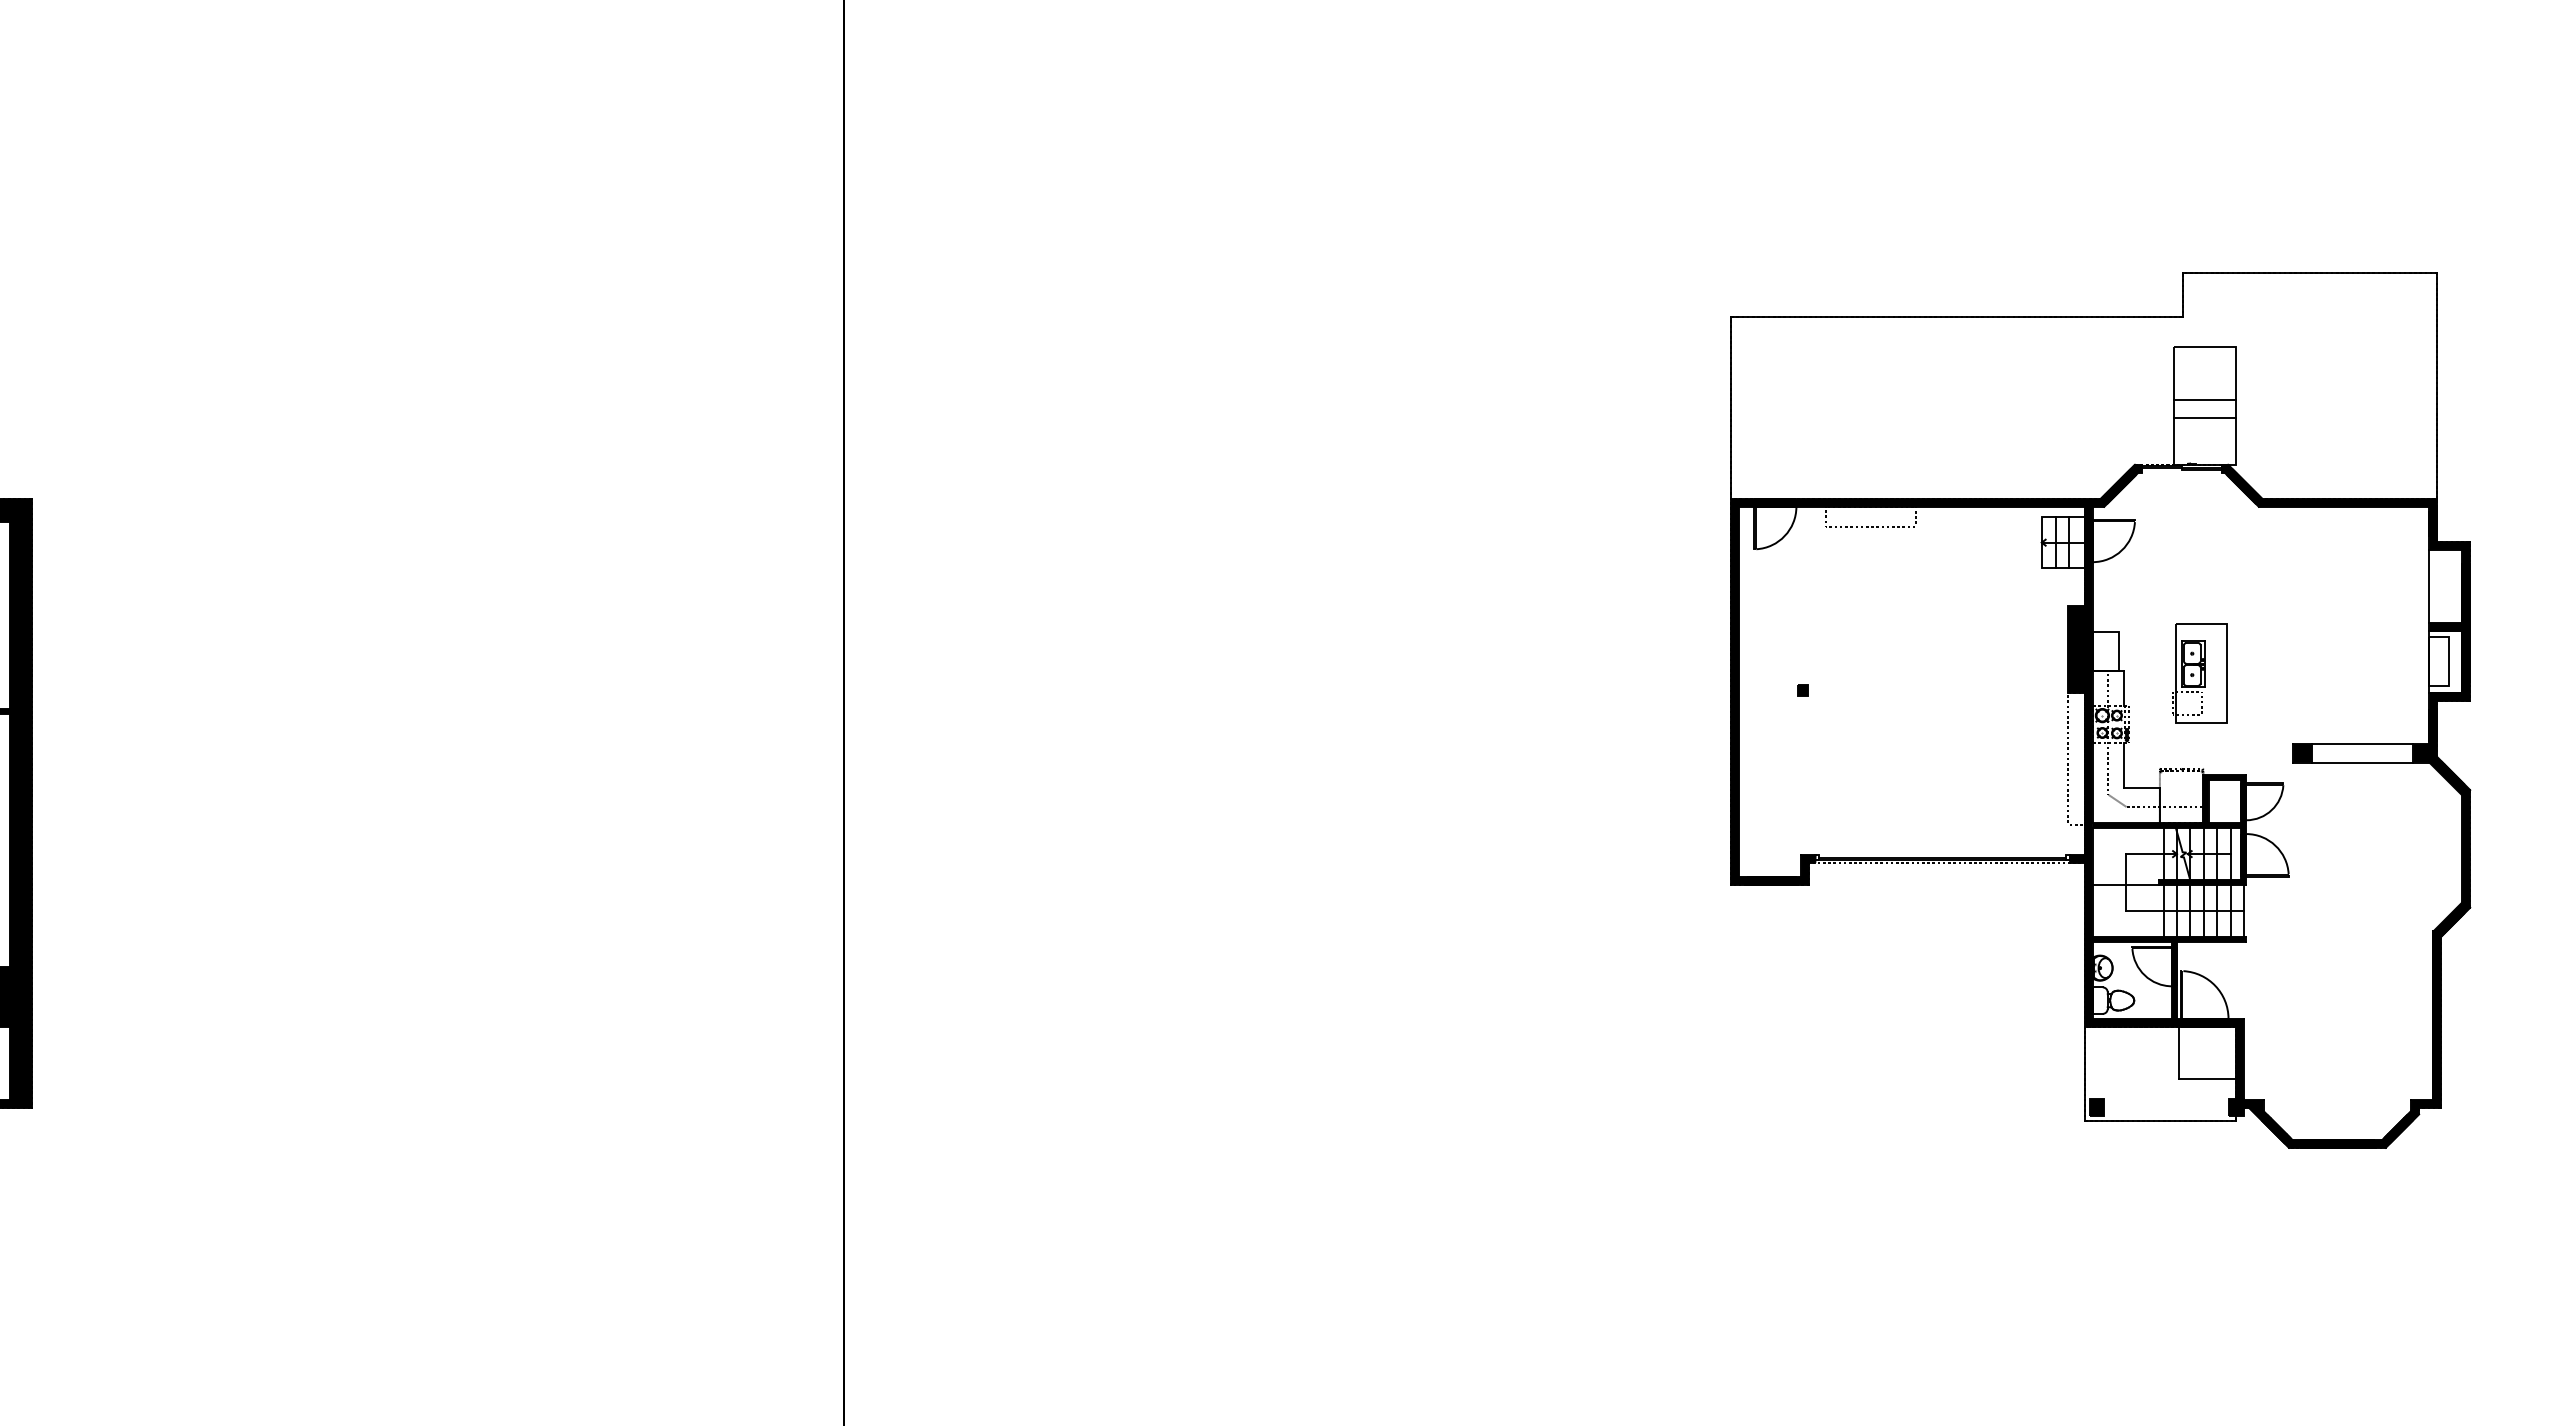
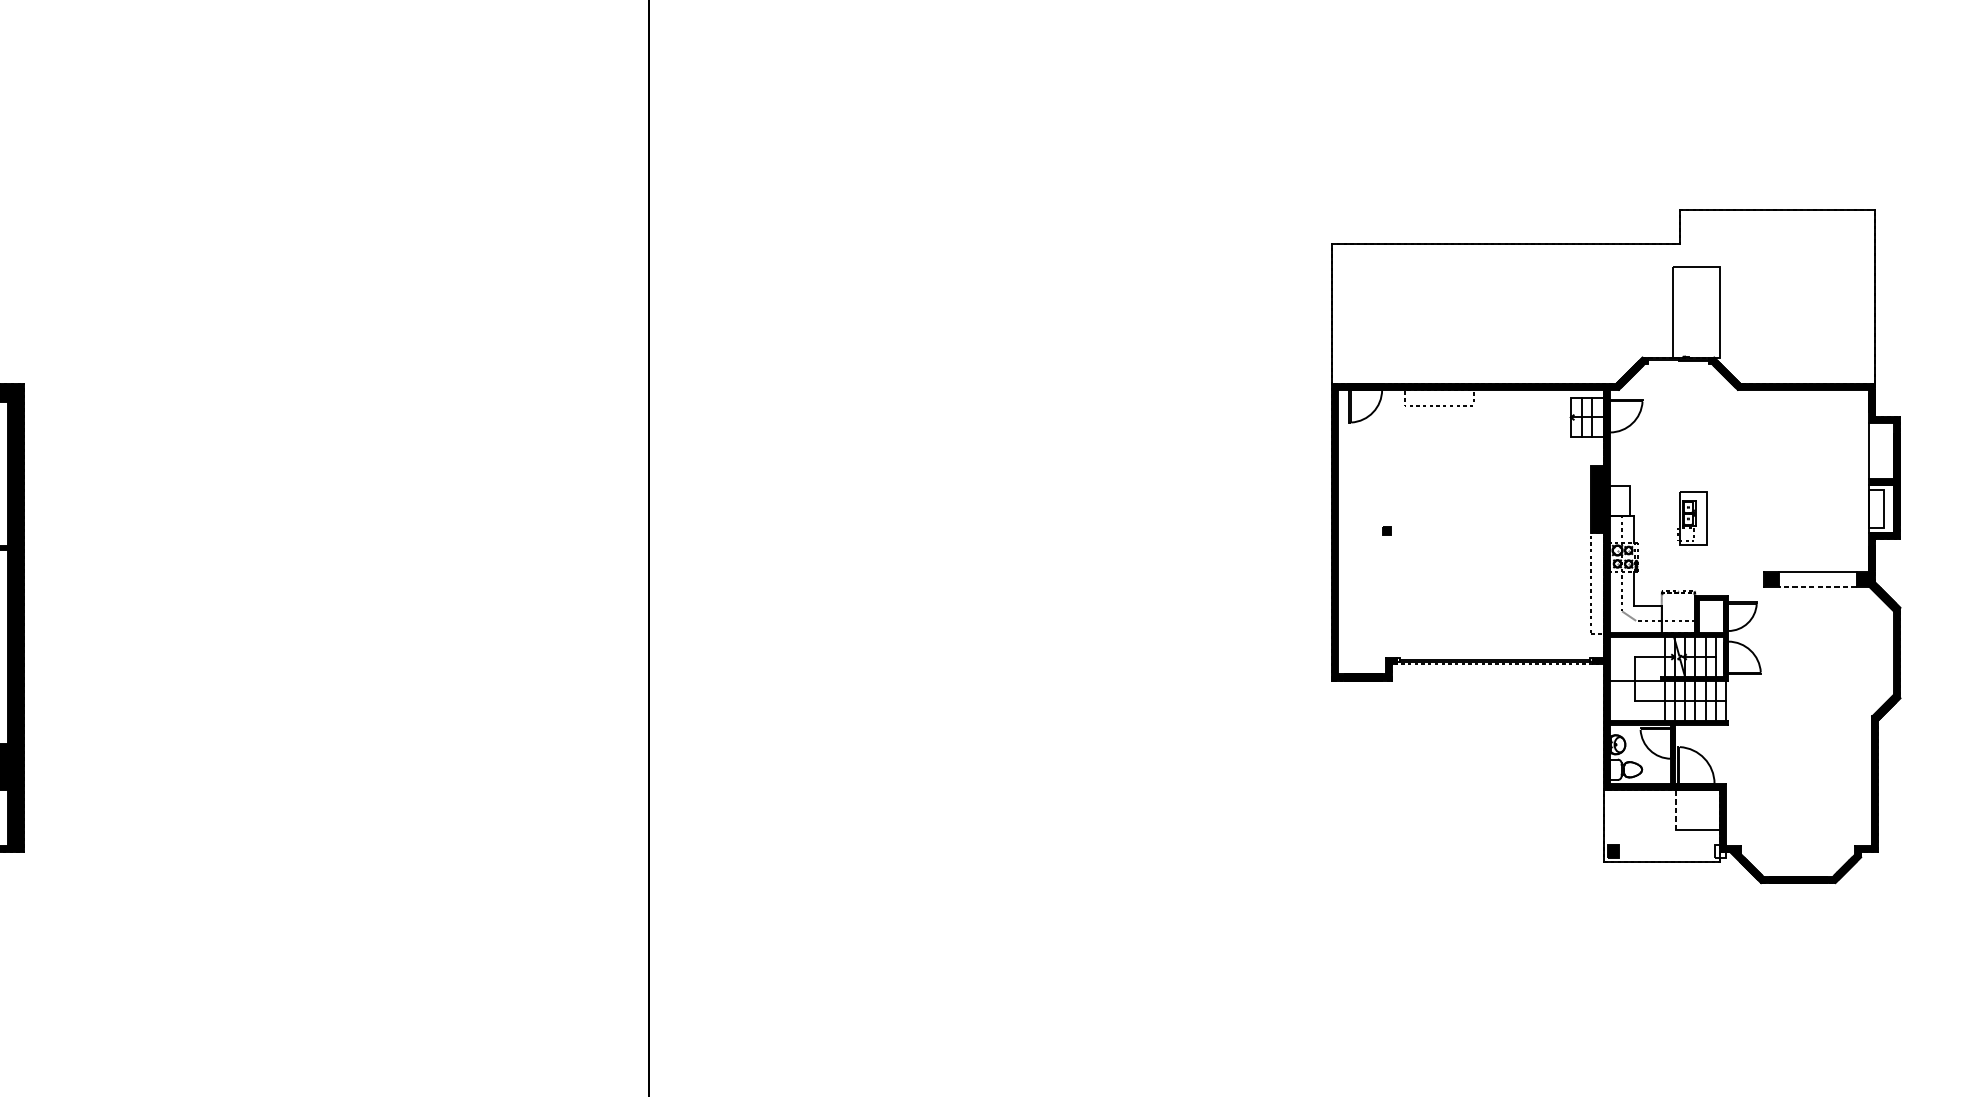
line: (2204, 399) -> (1696, 307), removed
line: (2204, 418) -> (1696, 321), removed
part: (2199, 673) -> (1692, 518), size x0.7
line: (2362, 762) -> (1817, 586), solid -> dashed
line: (2178, 1052) -> (1676, 809), solid -> dashed
fill: (2236, 1106) -> (1720, 851), removed

